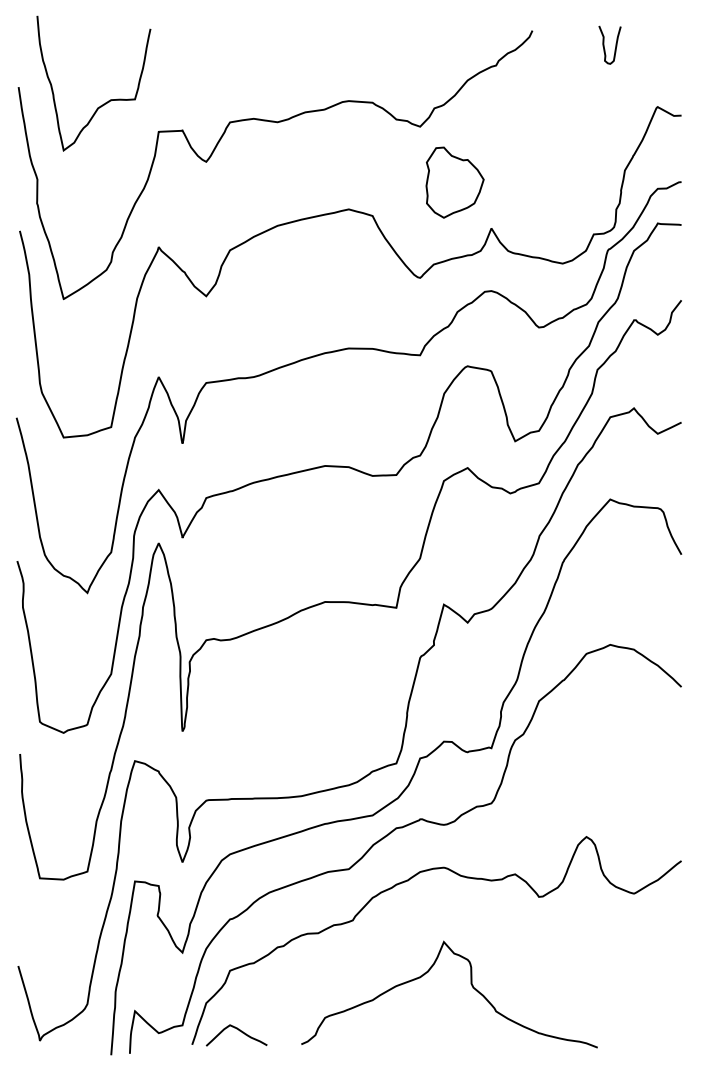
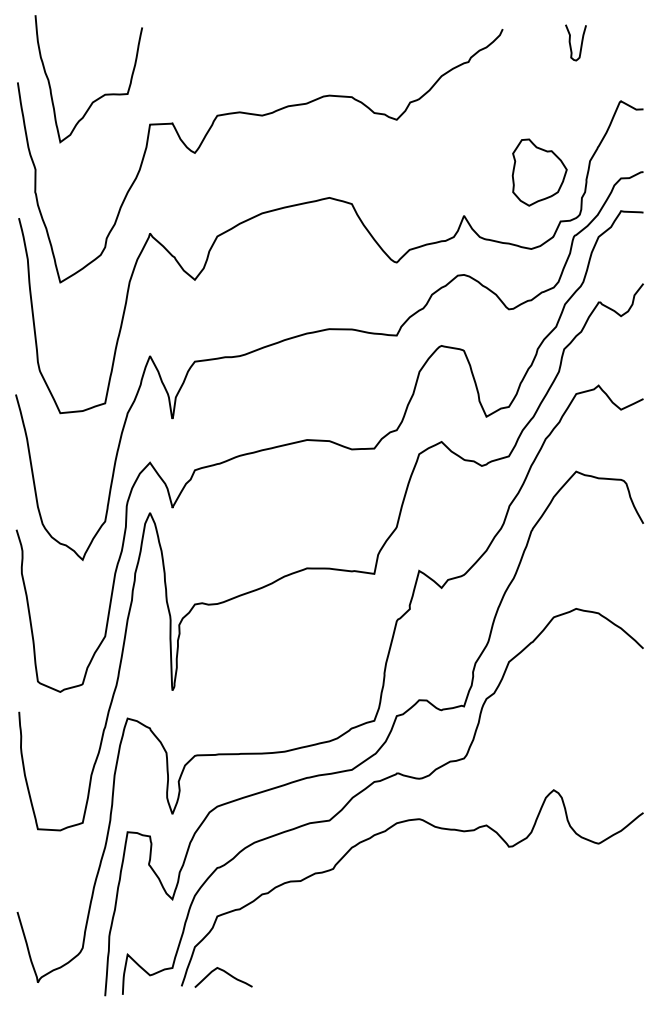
part: (454, 182) -> (539, 172), moved
curve: (470, 984) -> (444, 929), removed

